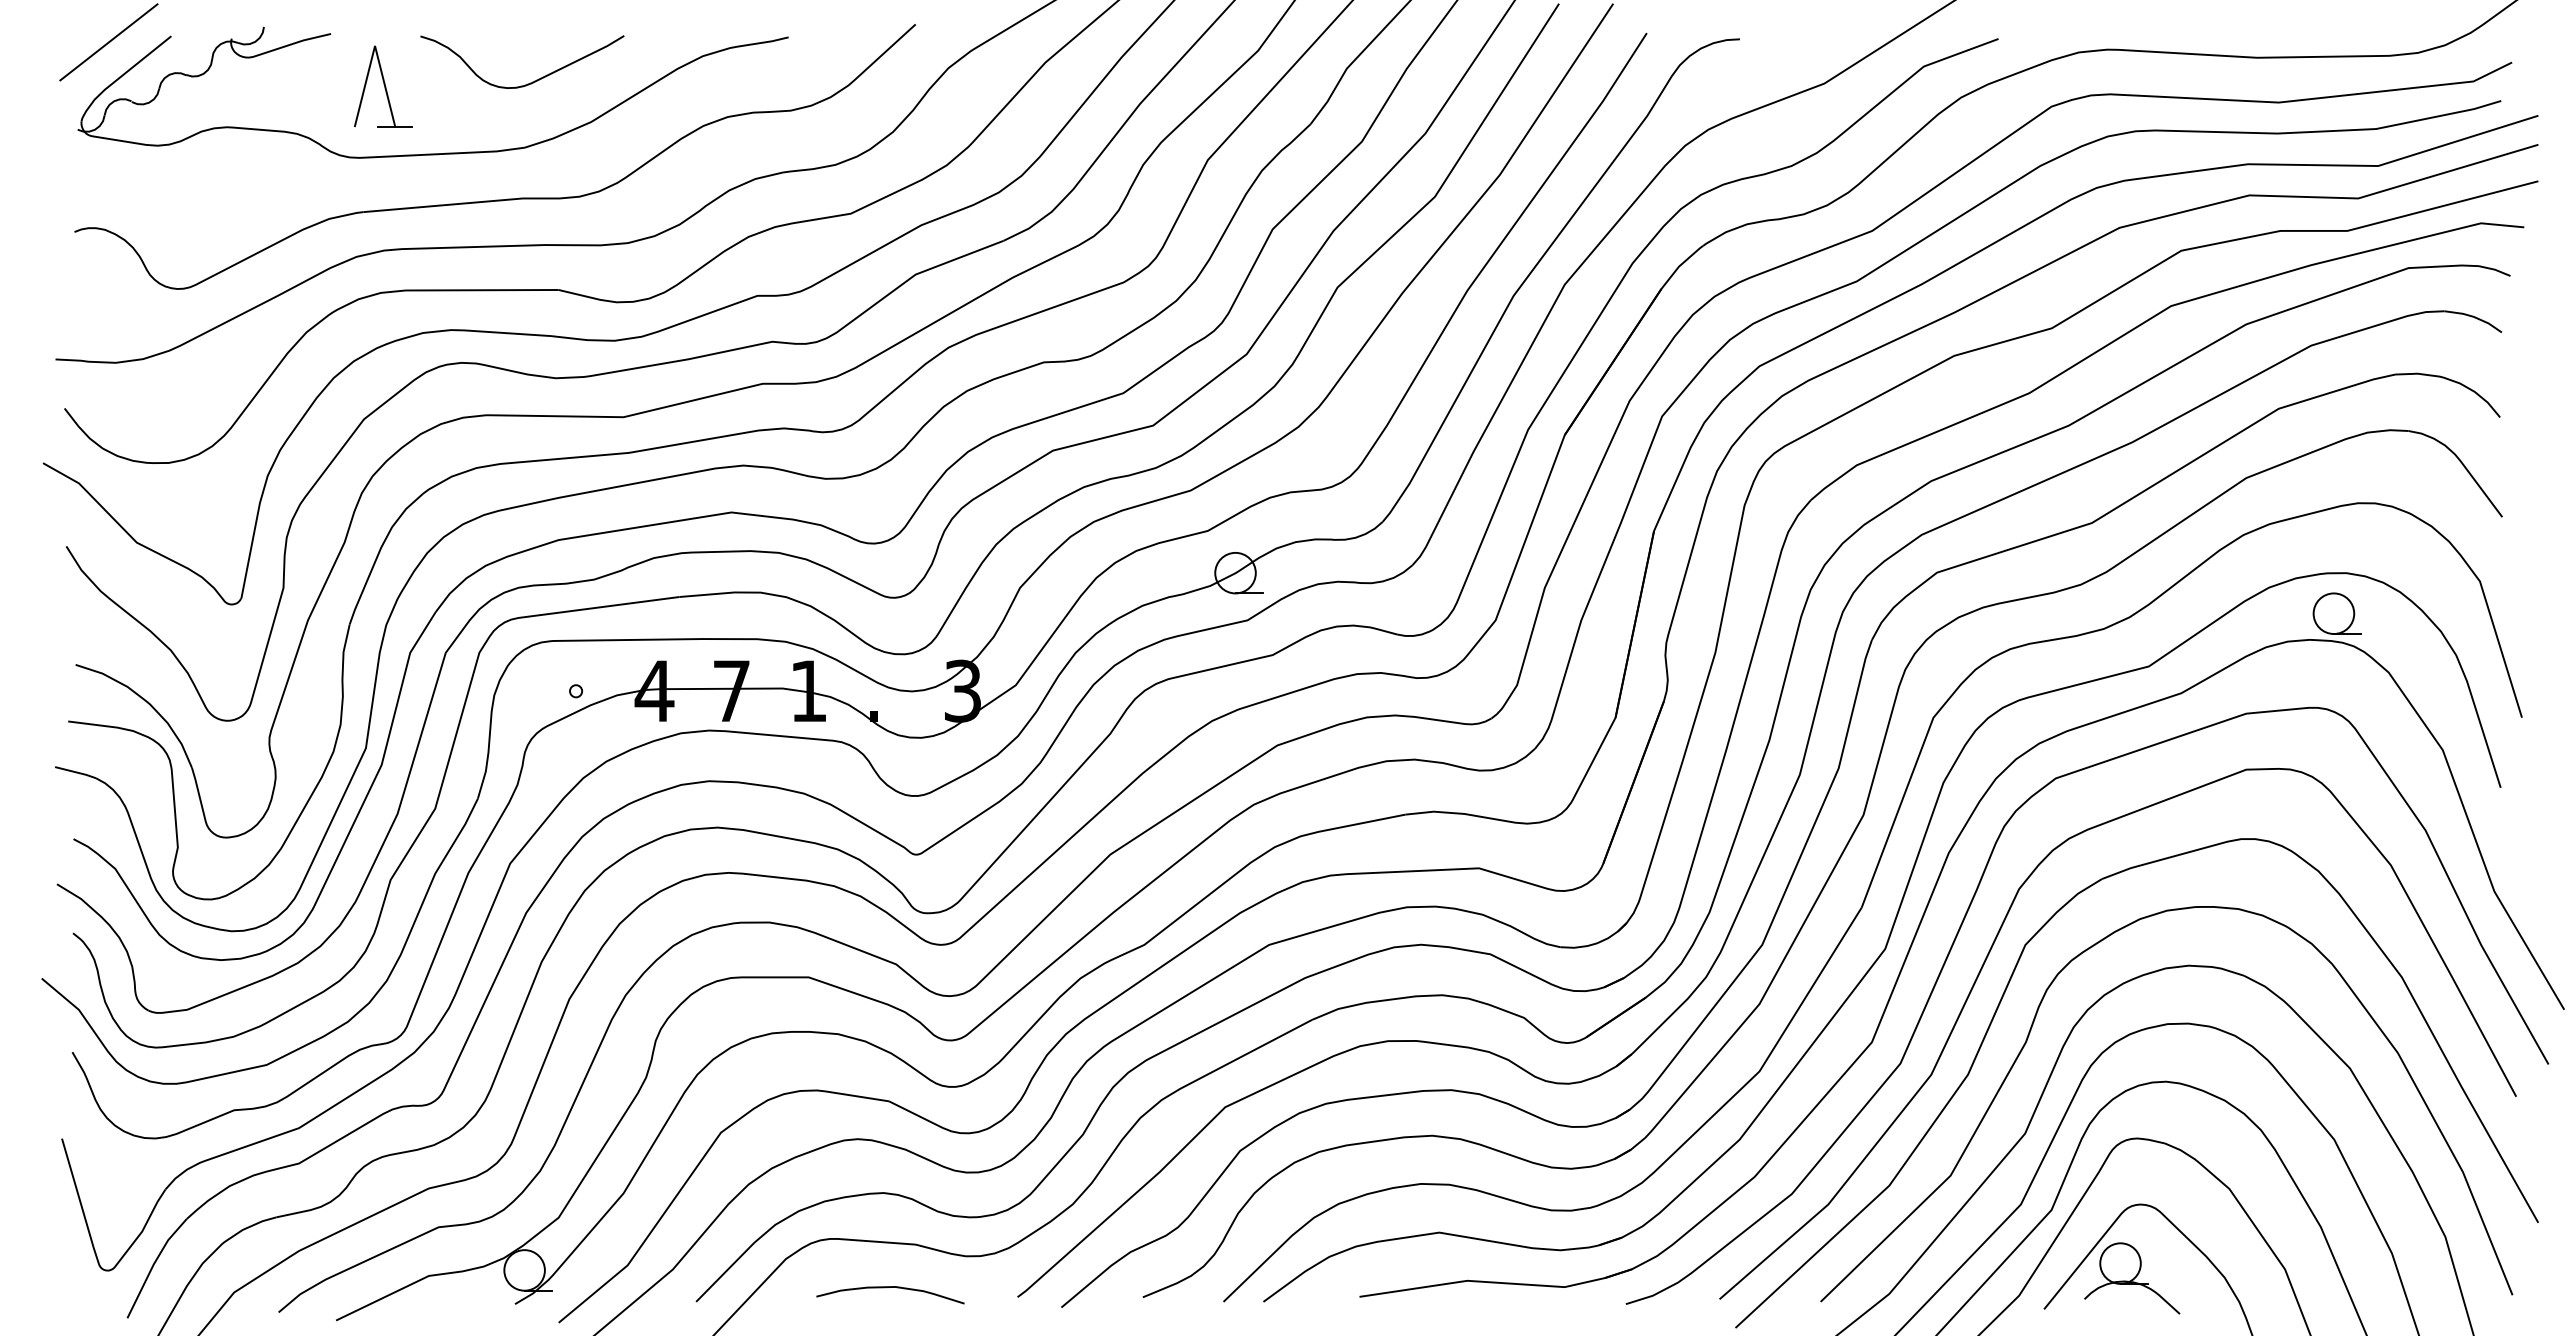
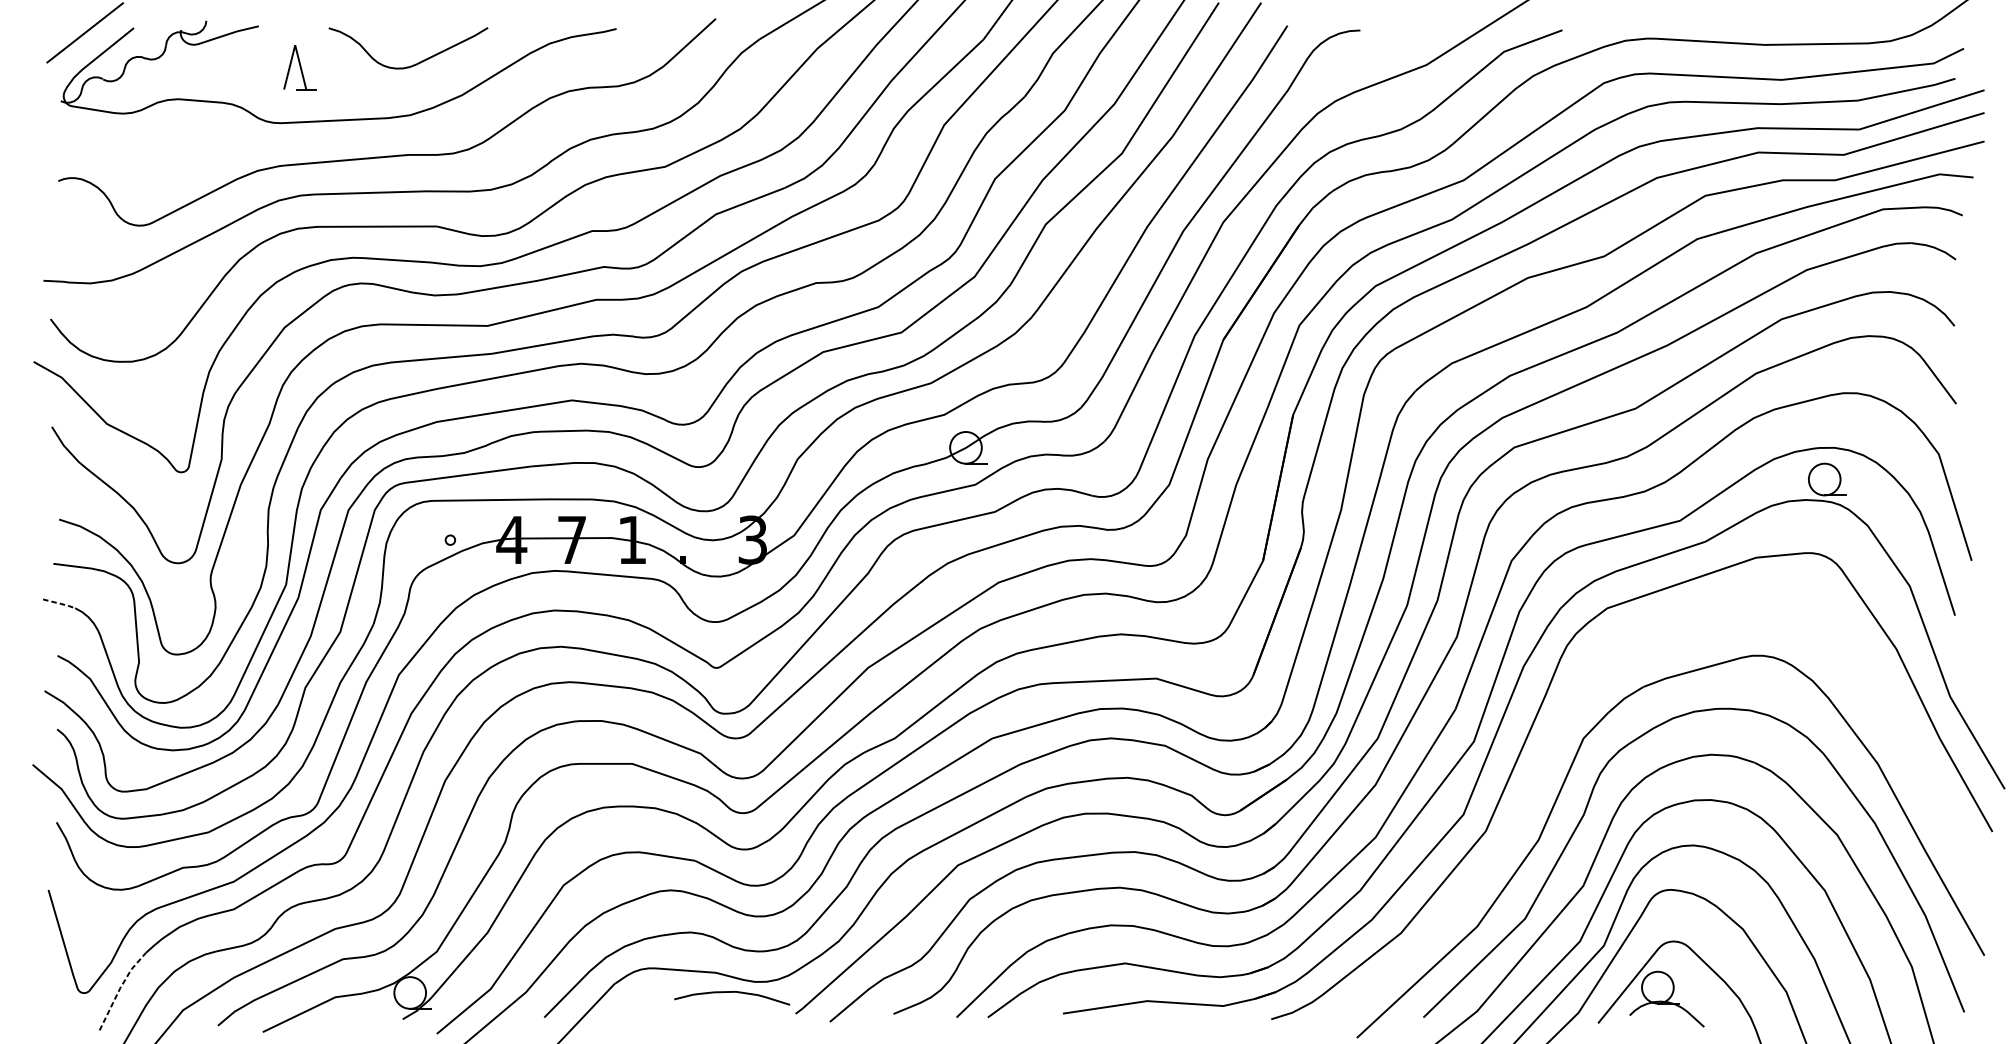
part: (383, 86) -> (299, 67), size x0.7
line: (76, 772) -> (59, 603), solid -> dashed
curve: (1983, 967) -> (1550, 756), removed
line: (153, 1264) -> (120, 988), solid -> dashed
curve: (890, 1287) -> (732, 992), moved

